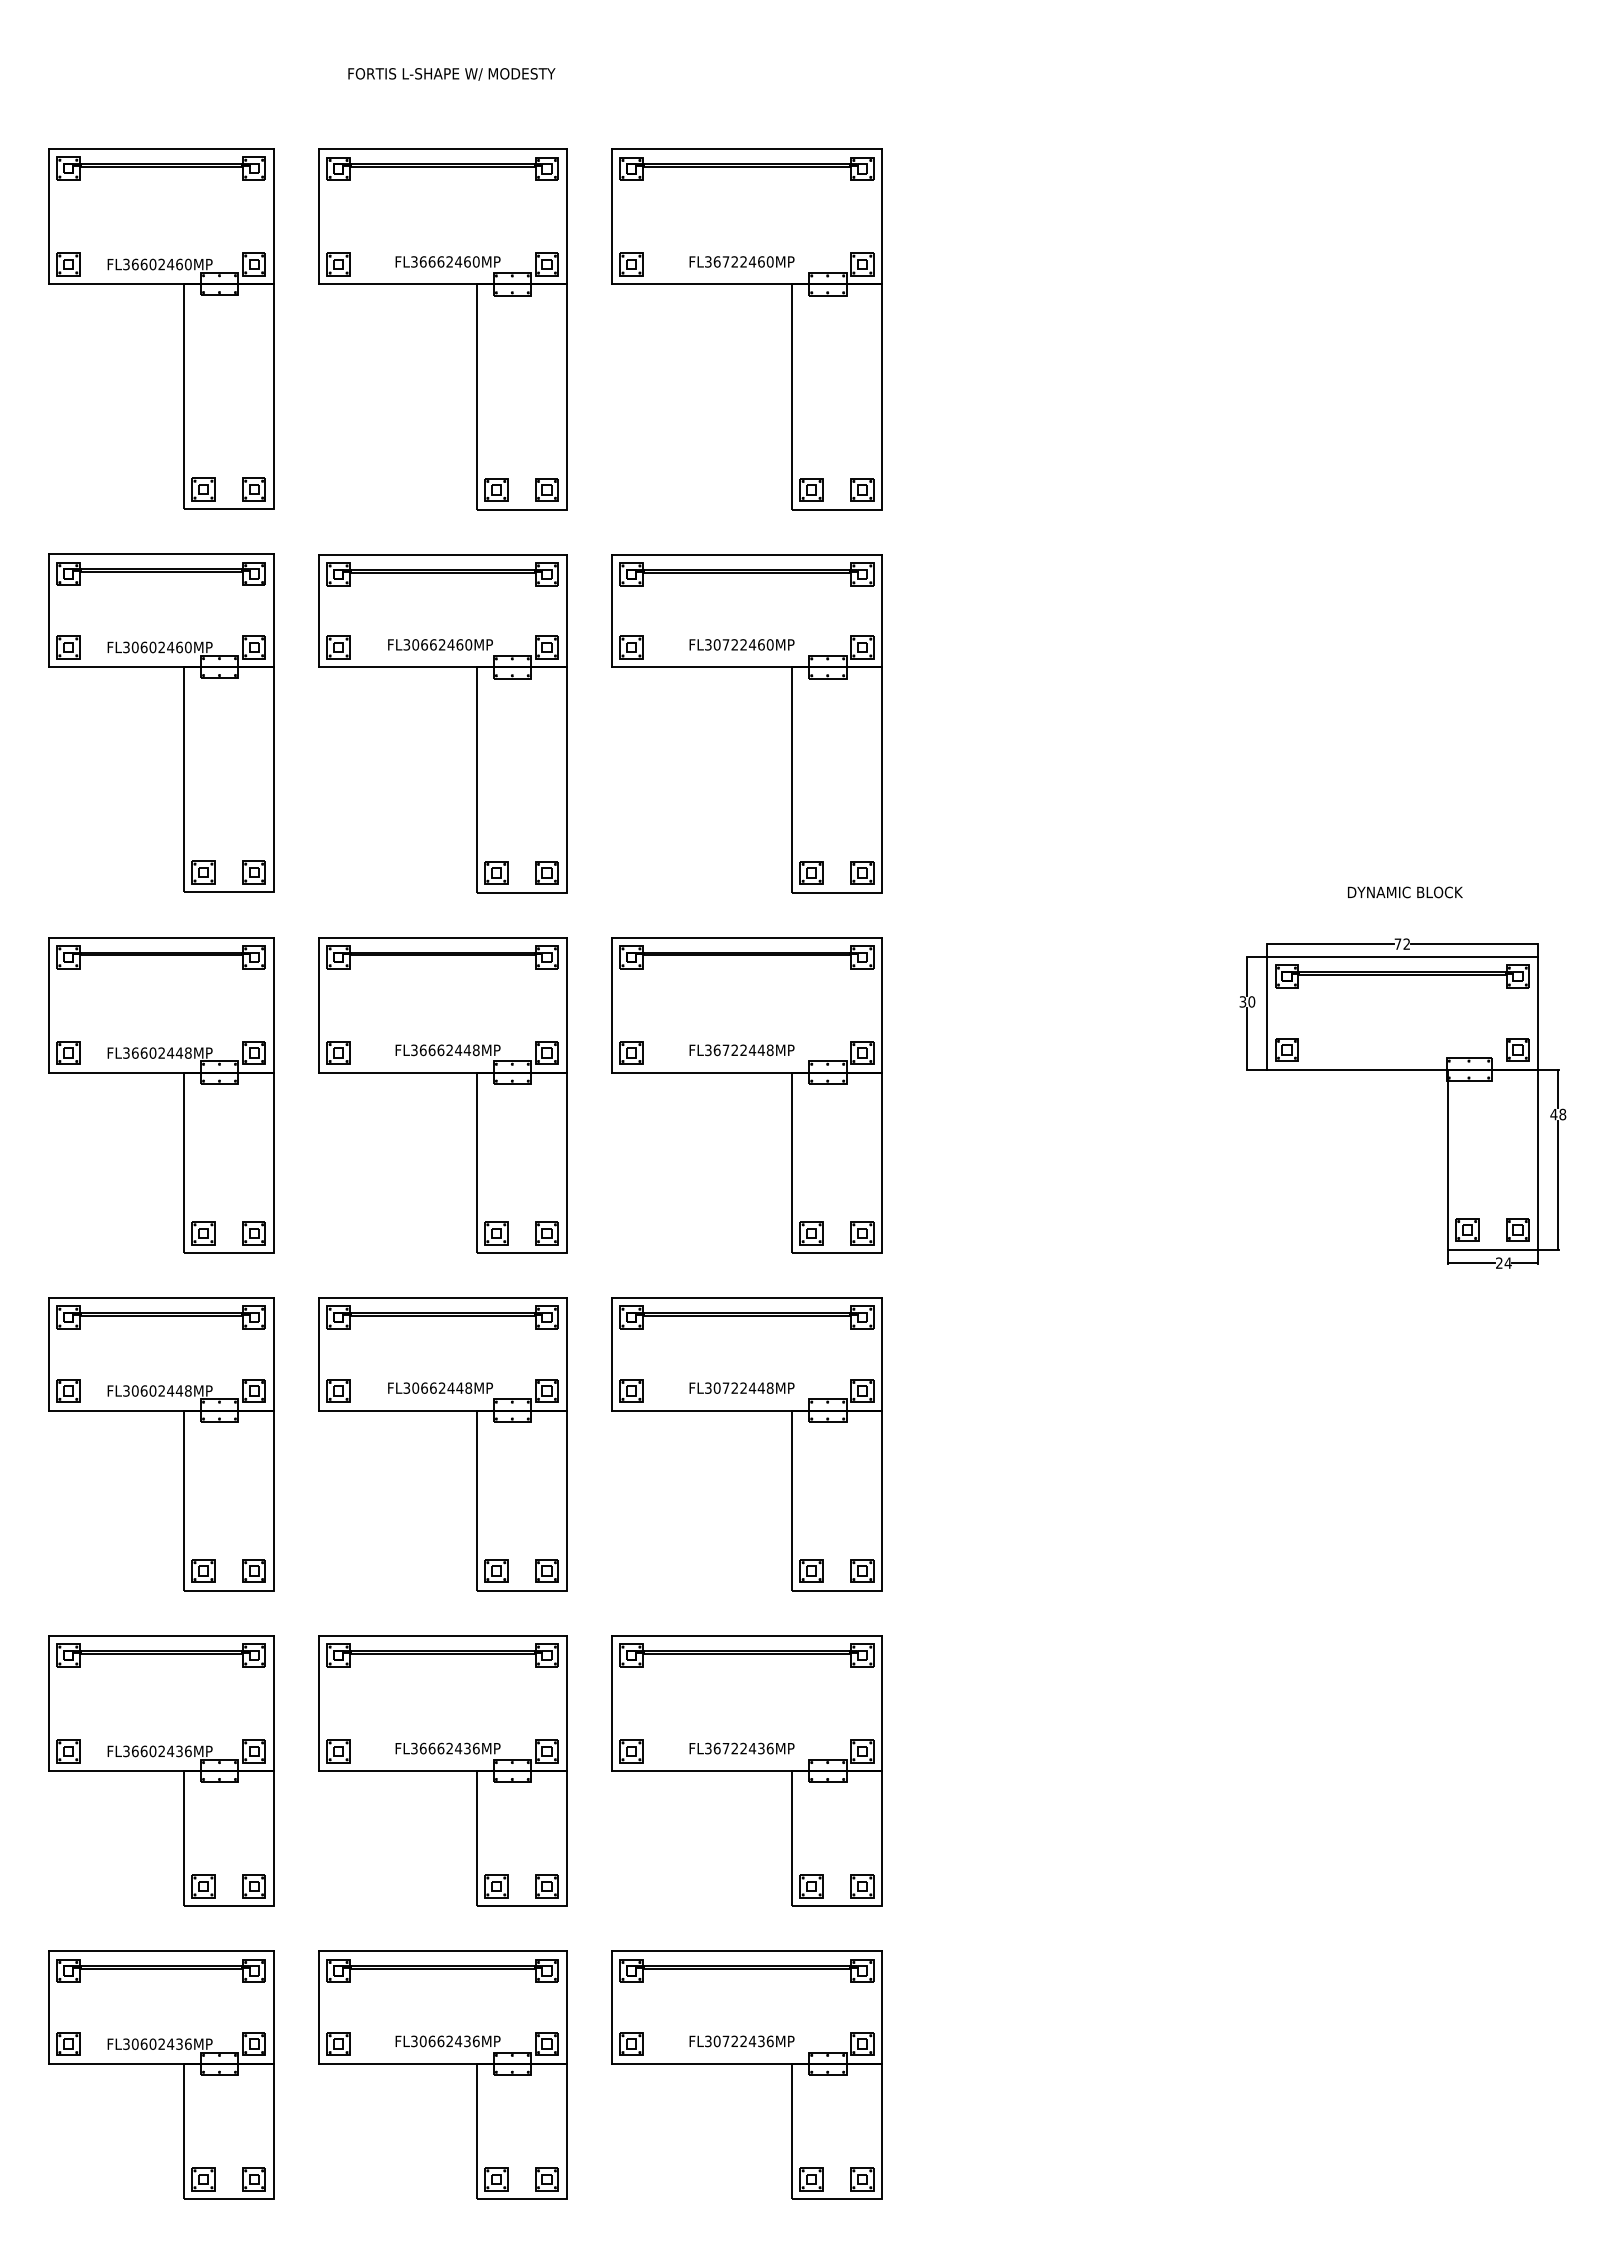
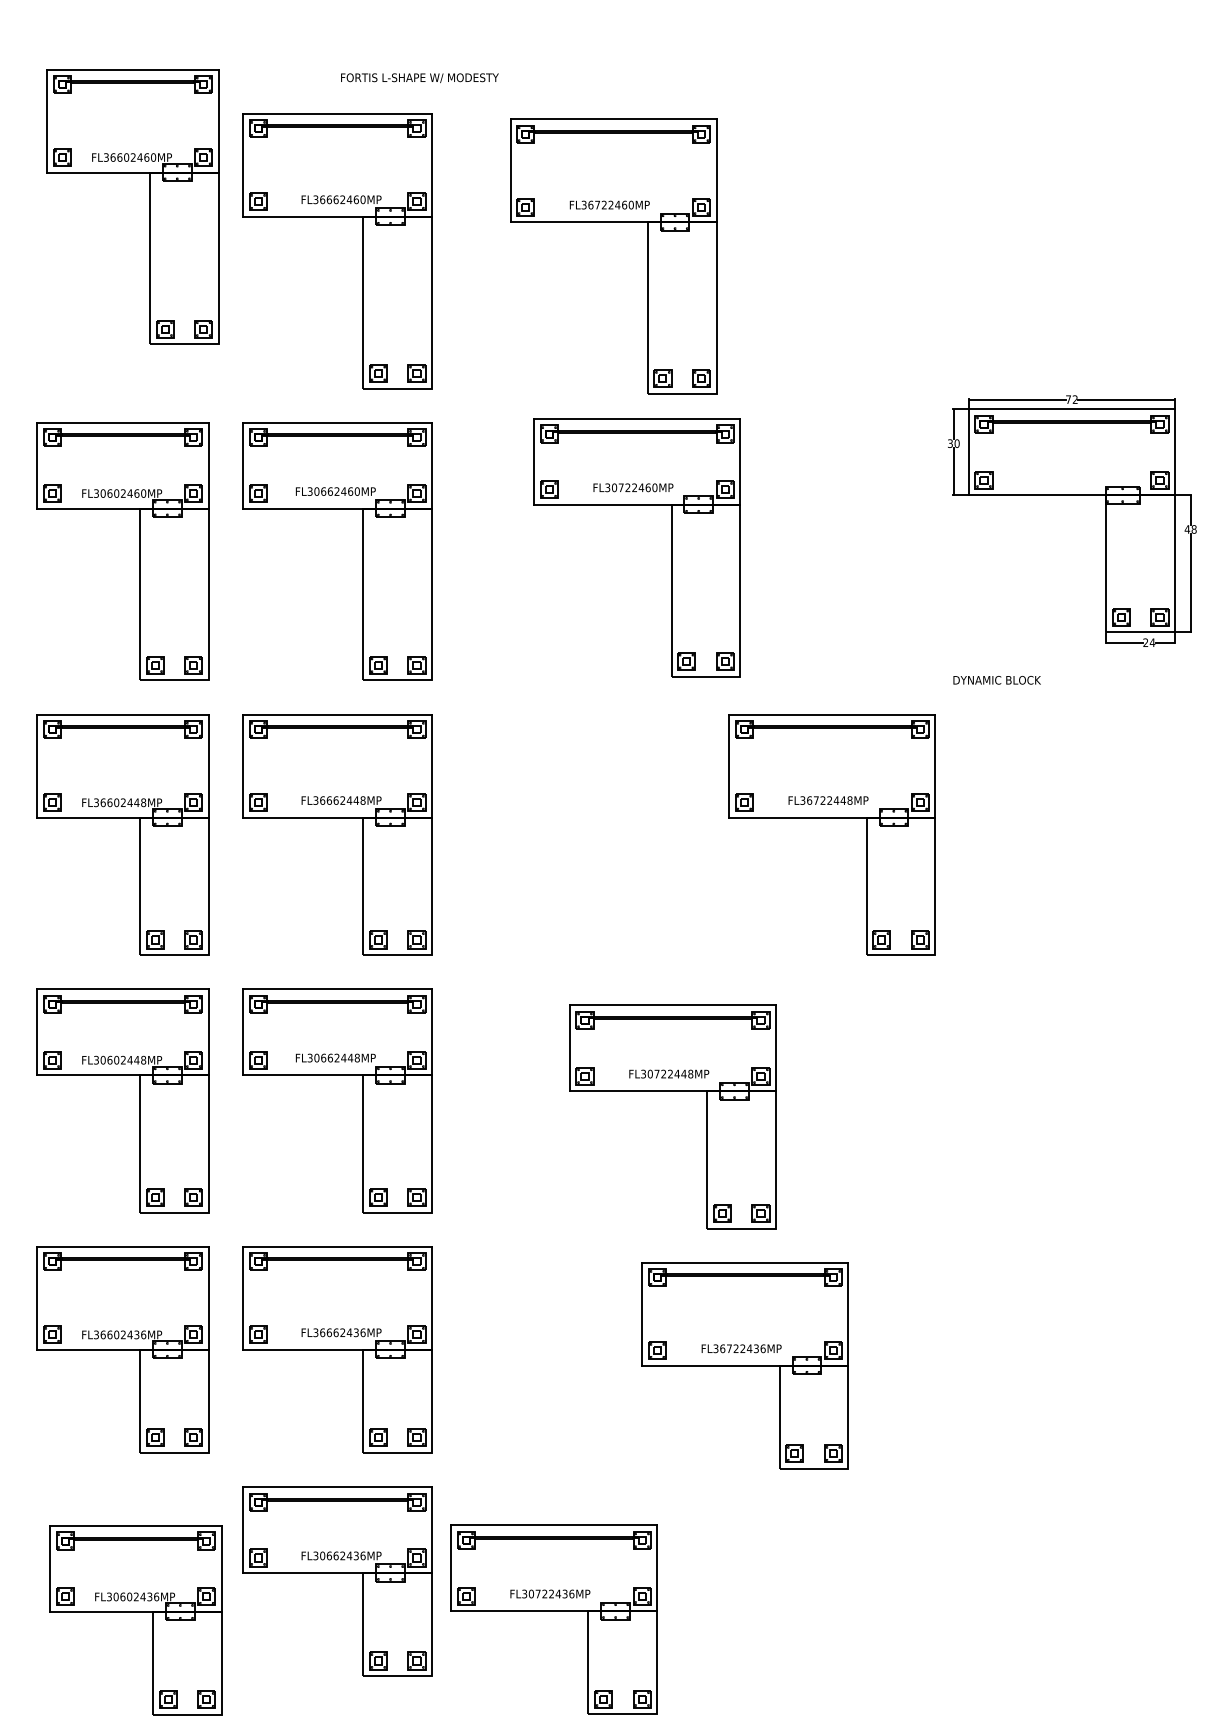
text: (451, 74) -> (419, 78), moved
part: (746, 284) -> (613, 222), moved
part: (183, 328) -> (149, 206), moved
part: (791, 723) -> (671, 547), moved
text: (1405, 892) -> (997, 680), moved
part: (1402, 1070) -> (1071, 495), moved
part: (746, 1073) -> (831, 818), moved
part: (746, 1411) -> (672, 1091), moved
part: (746, 1770) -> (745, 1365), moved
part: (161, 2064) -> (136, 1612), moved
part: (746, 2064) -> (553, 1611), moved

